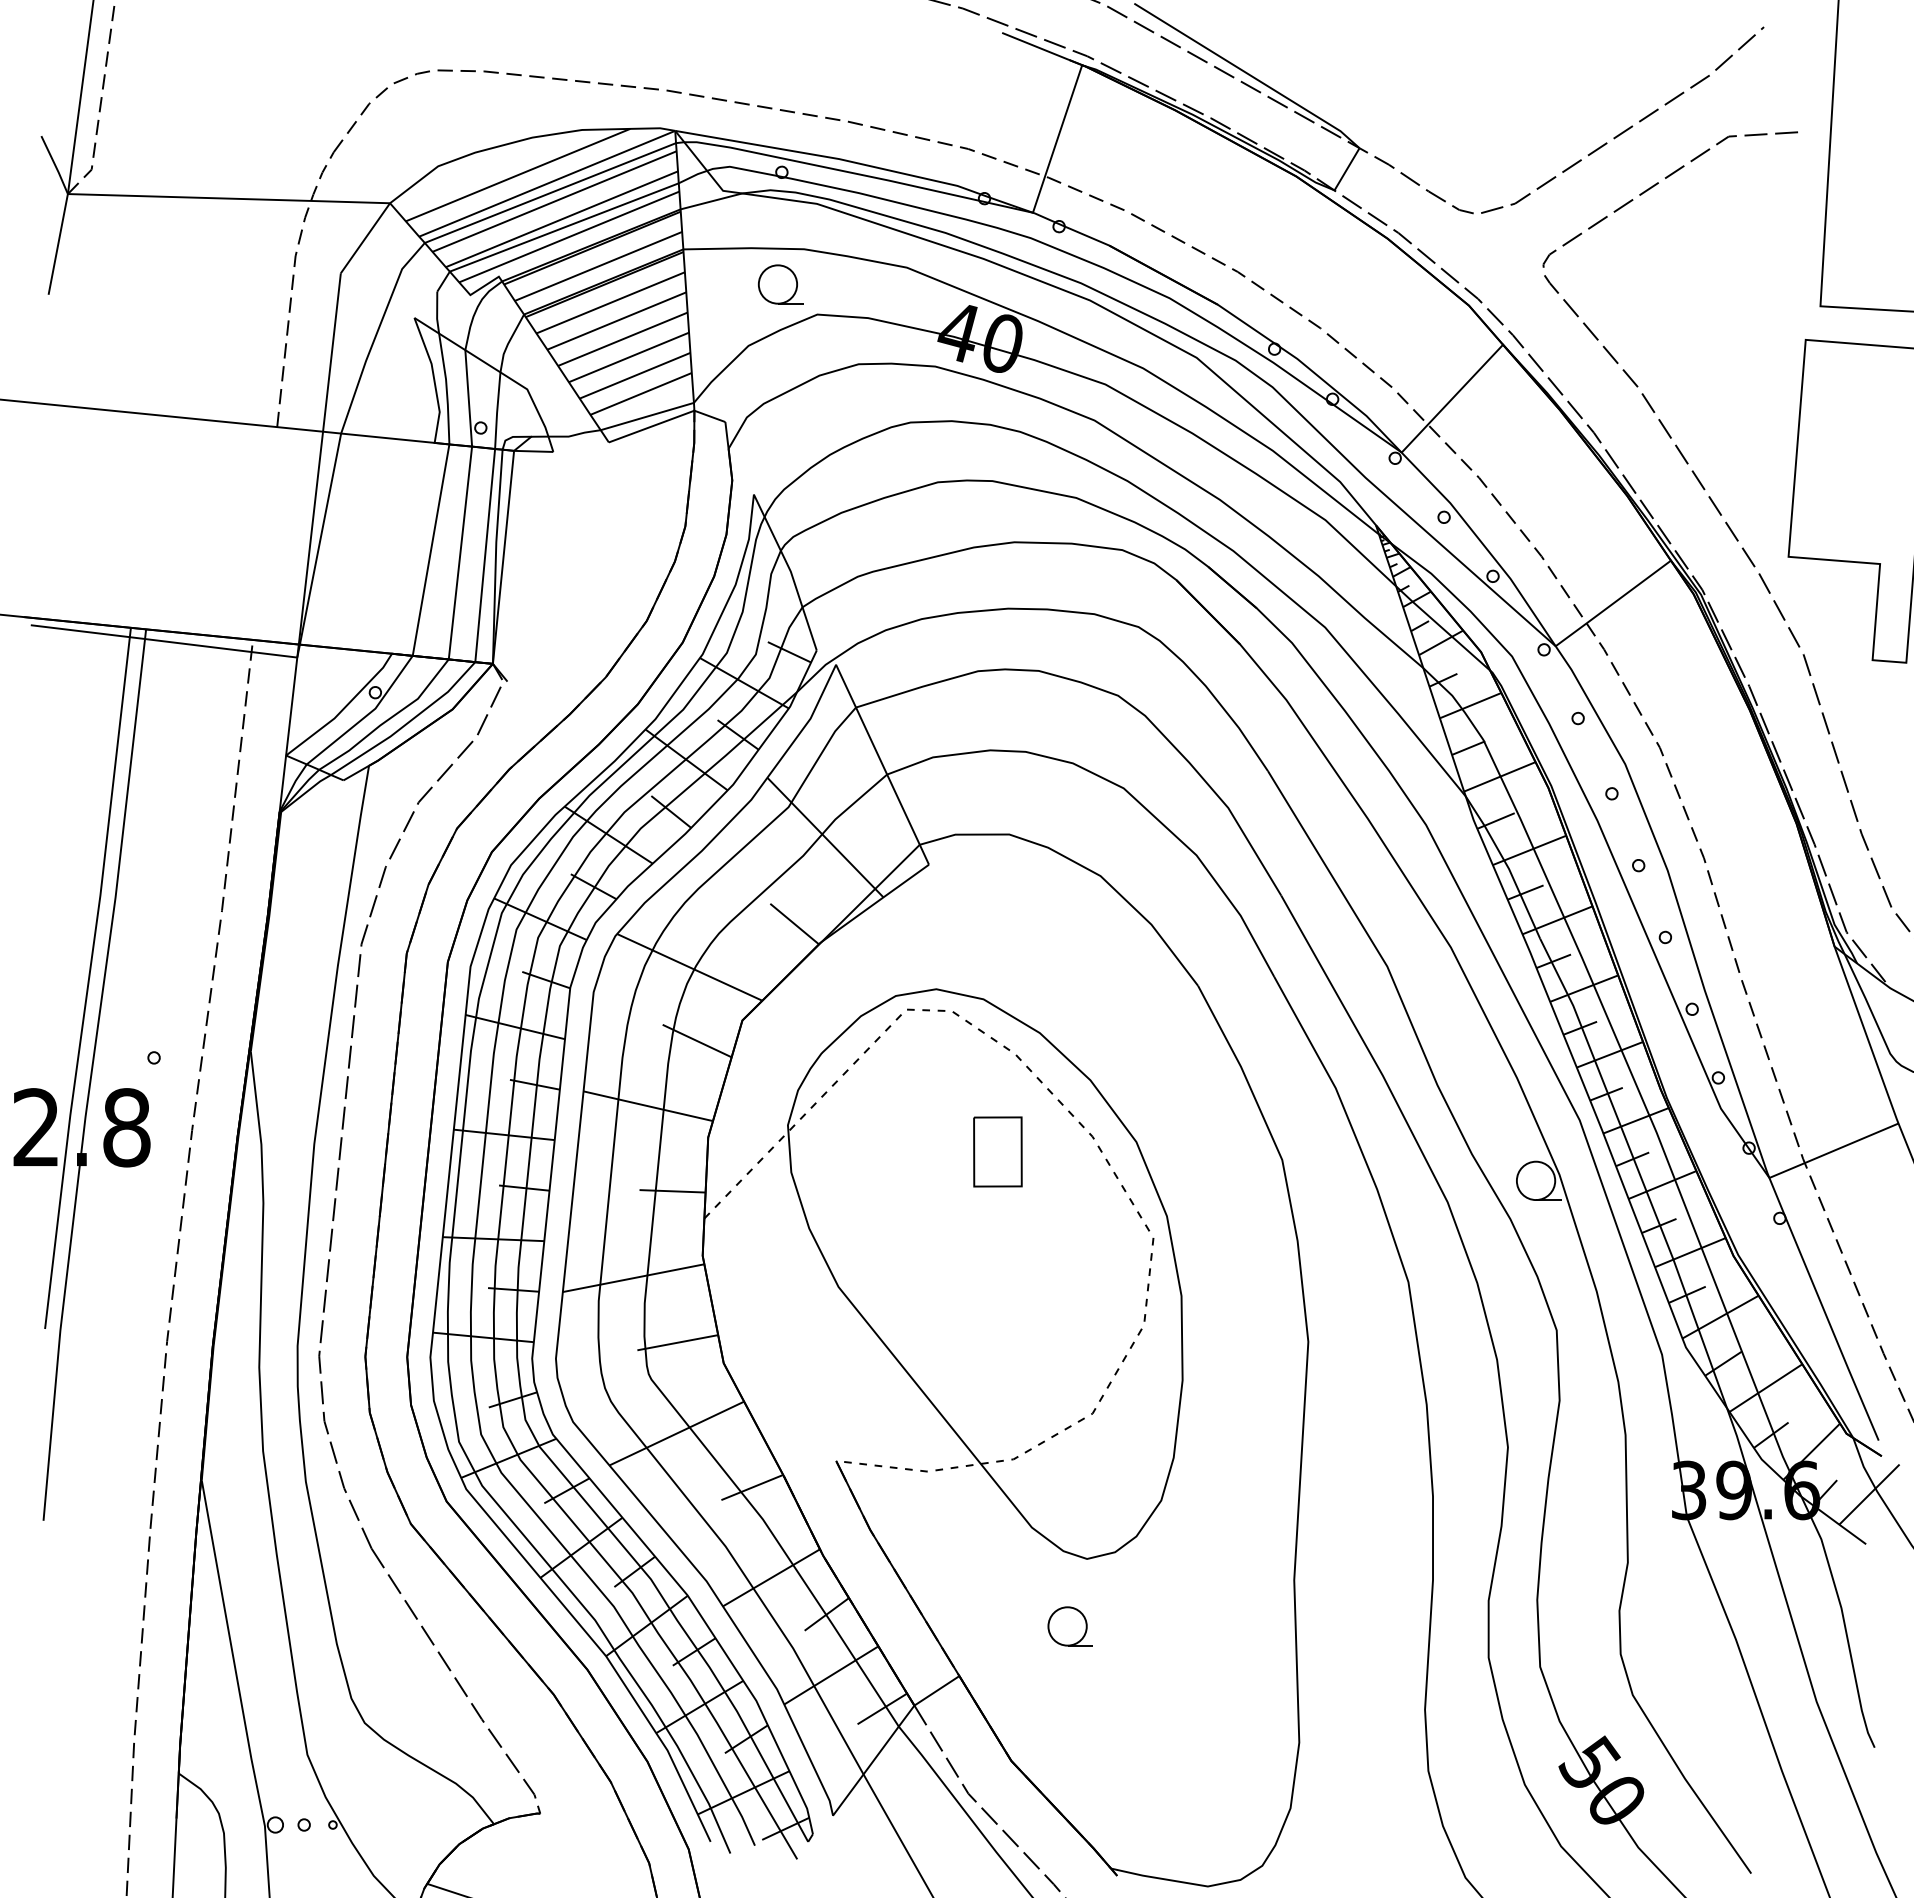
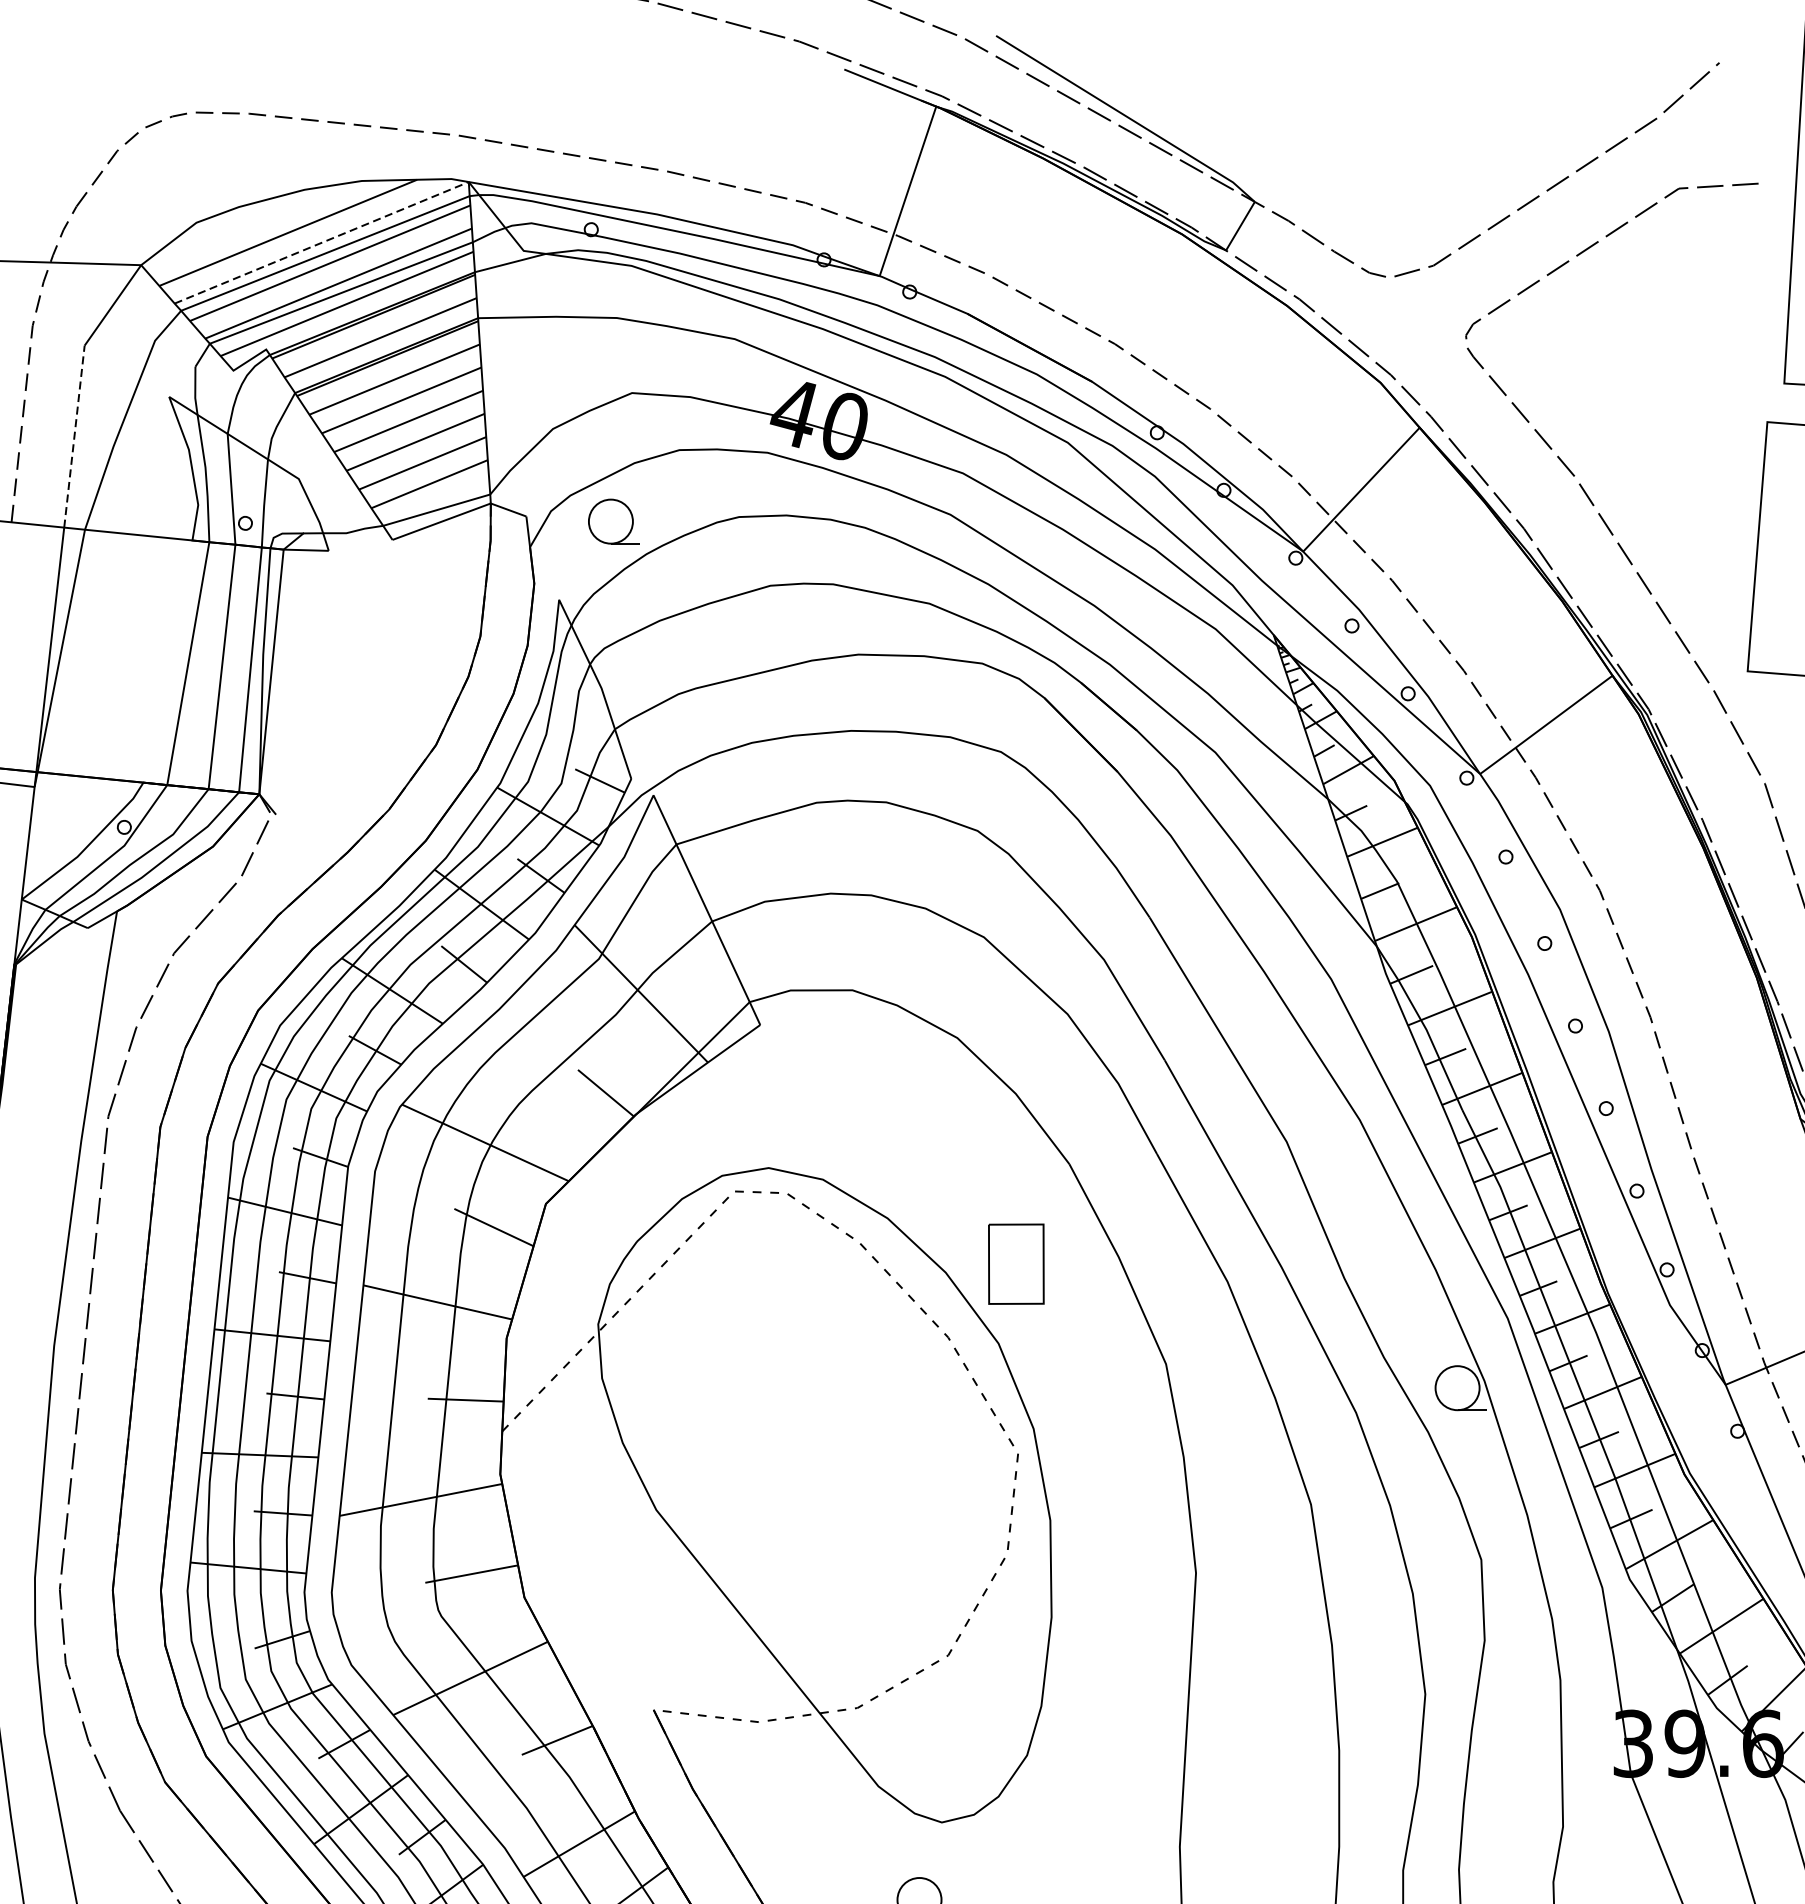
line: (547, 183) -> (322, 242), solid -> dashed
part: (780, 284) -> (613, 521), moved
line: (331, 352) -> (73, 436), solid -> dashed
part: (997, 1151) -> (1015, 1263), moved

